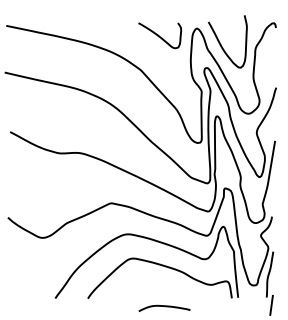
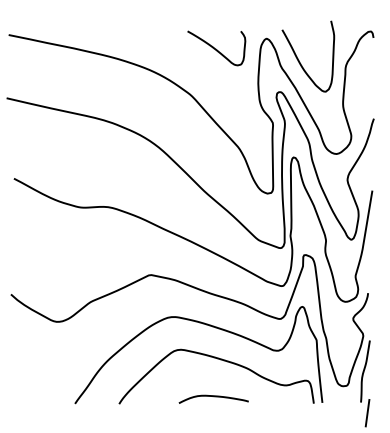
curve: (164, 307) -> (213, 397), moved

